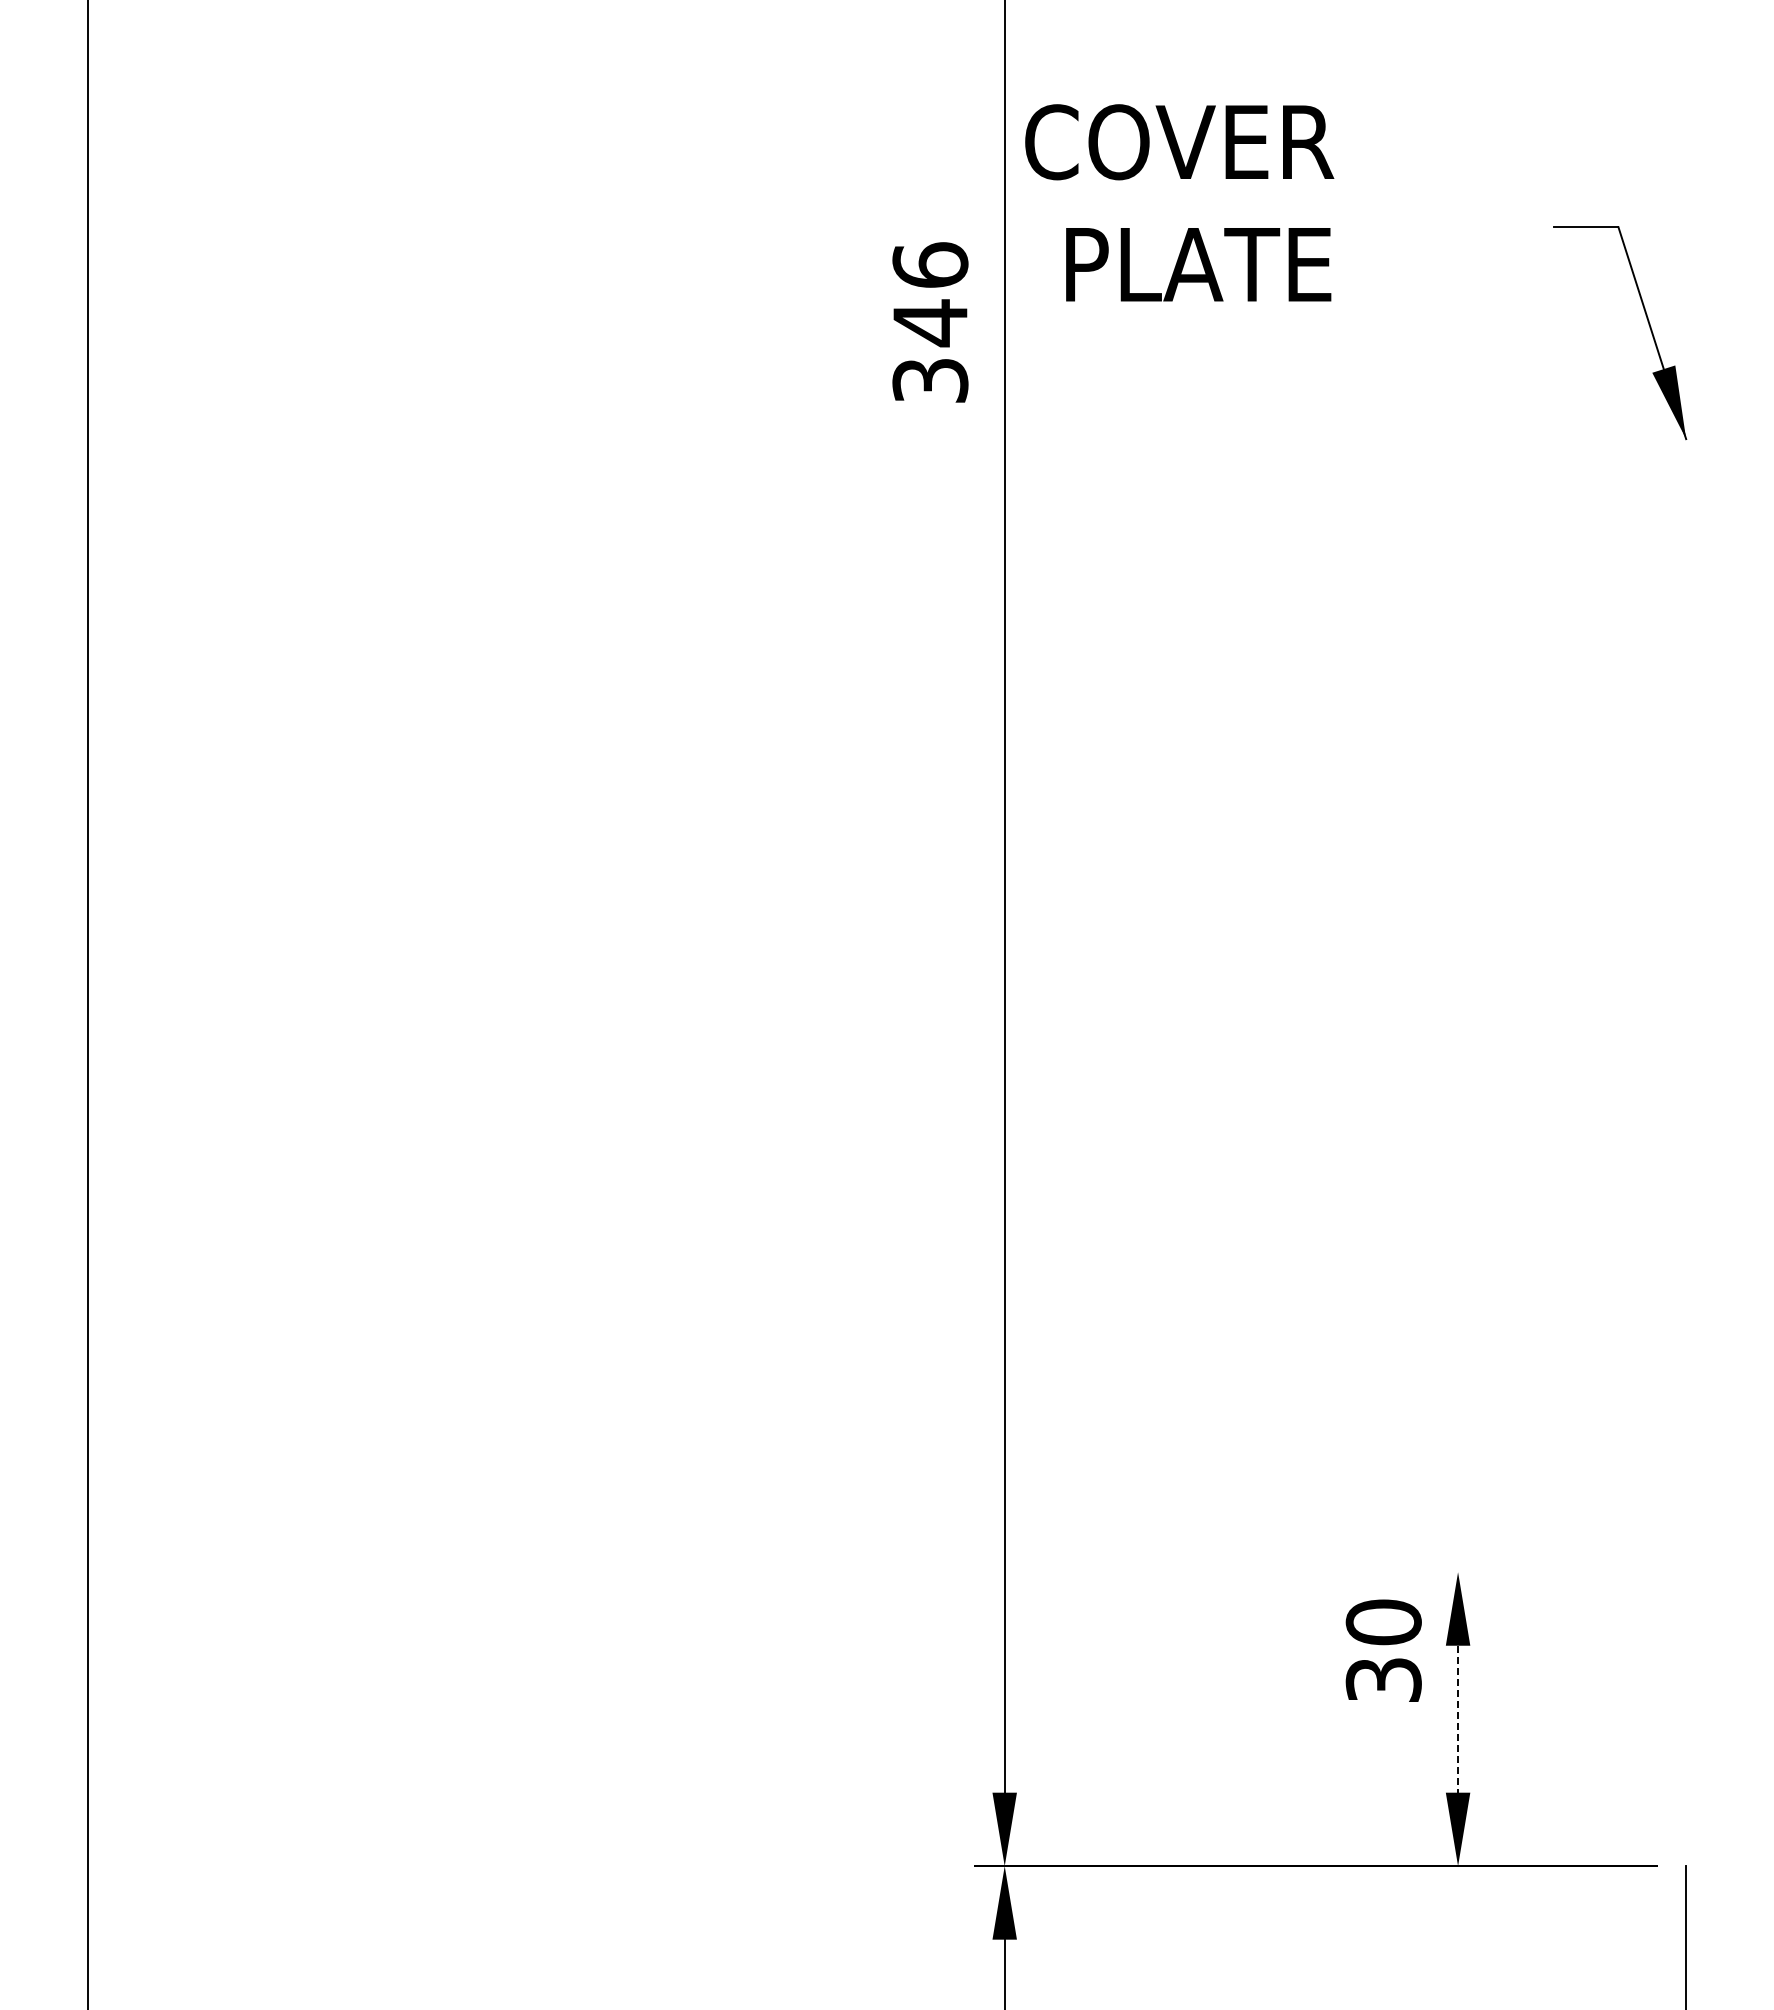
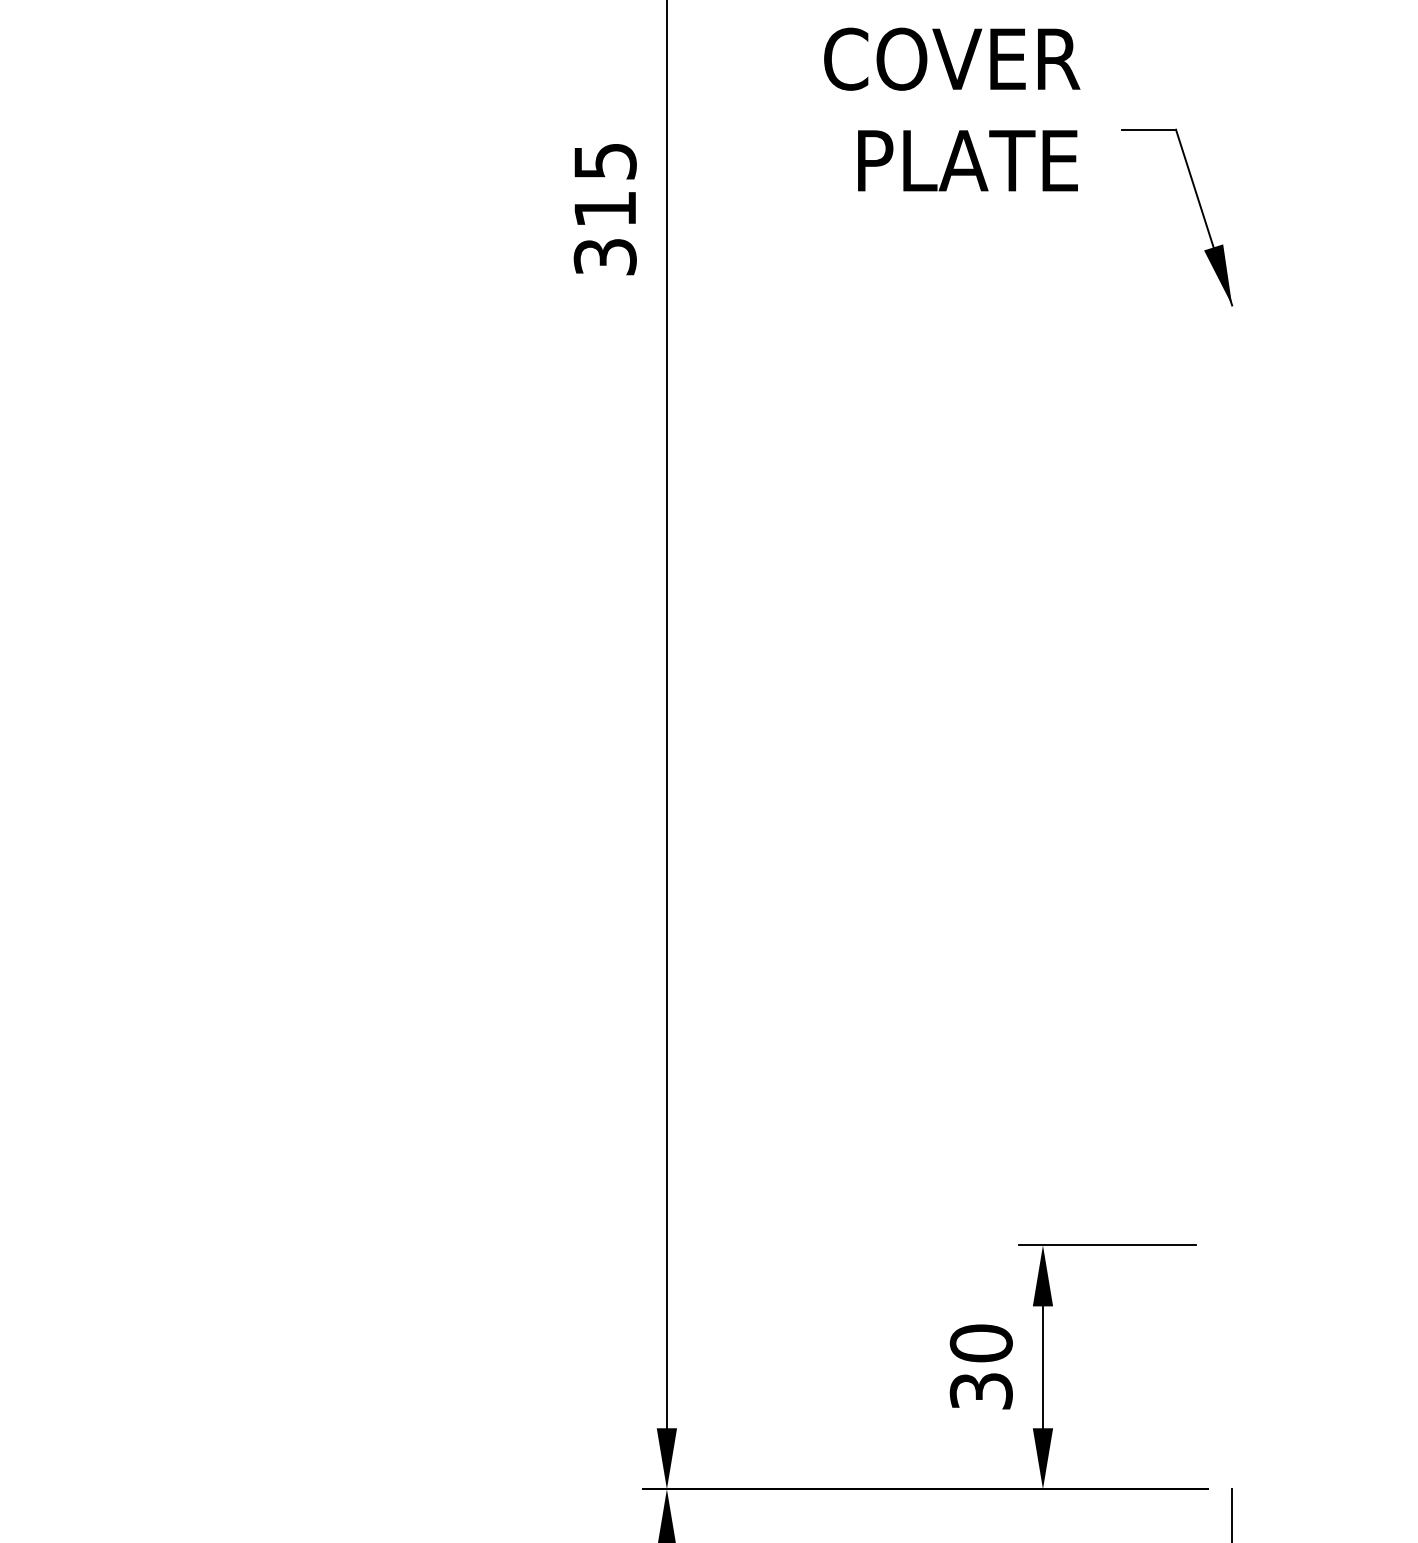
text: (1179, 202) -> (952, 109), moved
text: (930, 294) -> (605, 185), 346 -> 315
line: (1534, 1572) -> (1106, 1245), added
text: (1383, 1650) -> (981, 1366), moved
line: (1458, 1719) -> (1043, 1367), dashed -> solid

